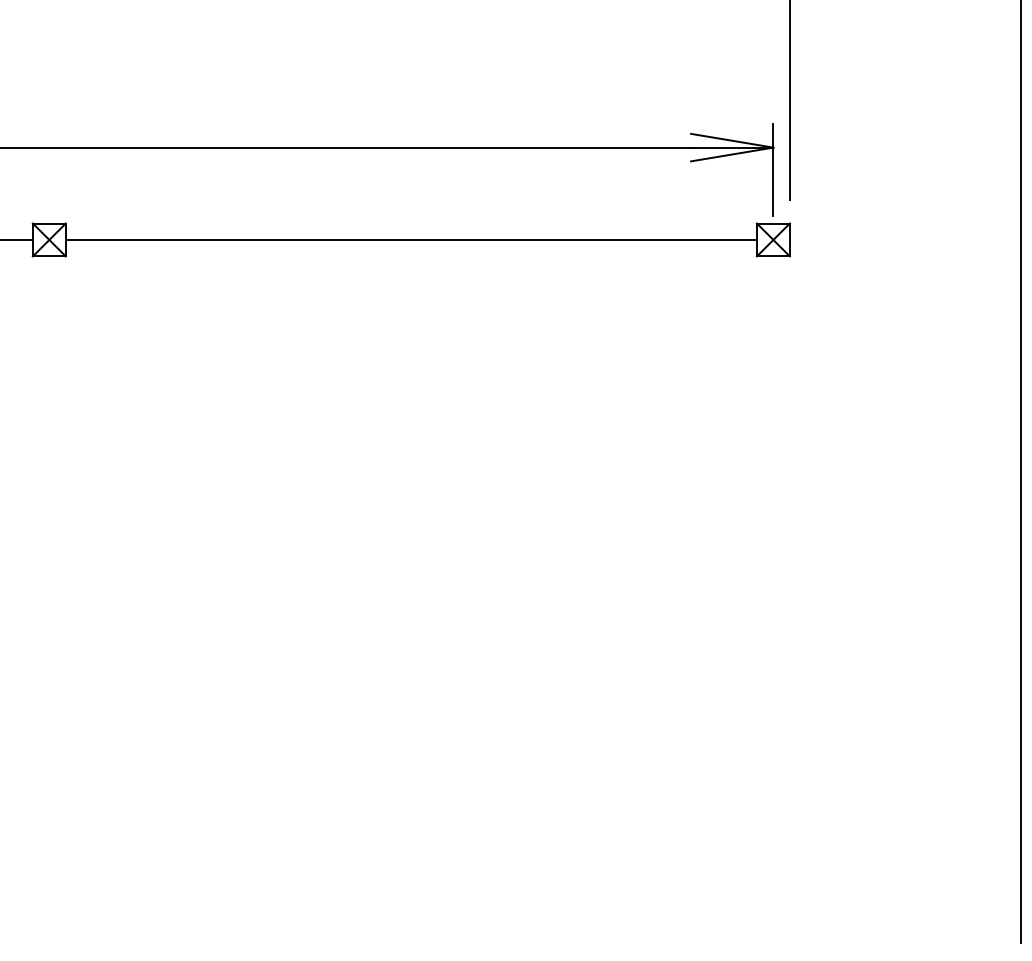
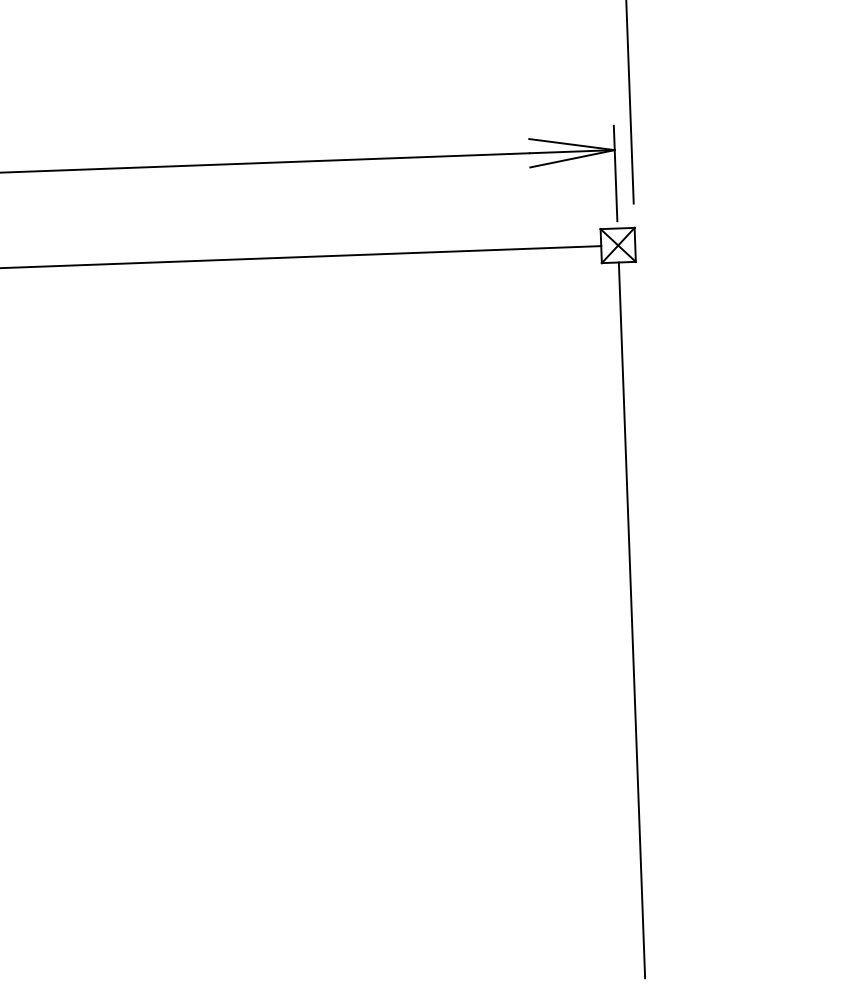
line: (773, 602) -> (632, 619), added

